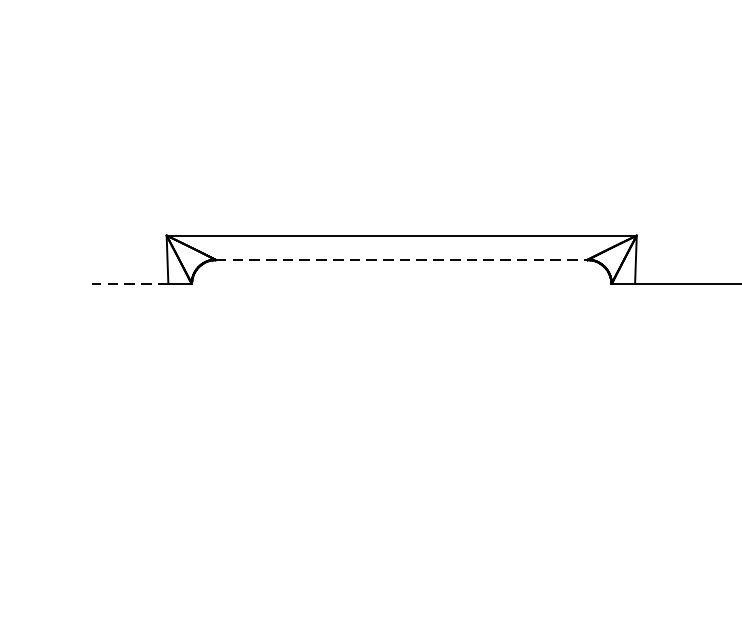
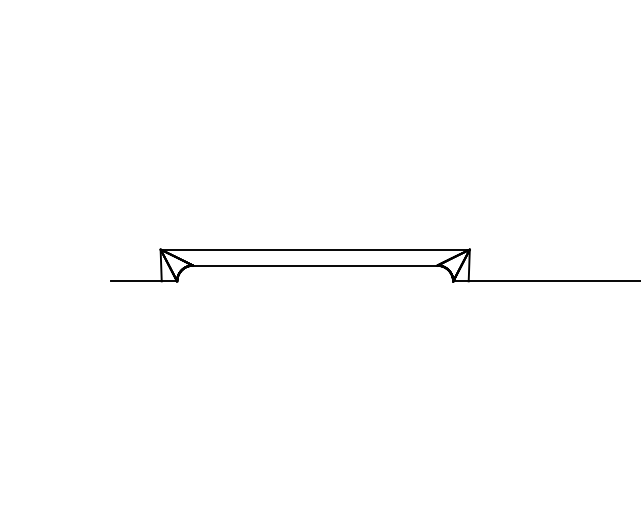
line: (402, 259) -> (315, 265), dashed -> solid
line: (128, 284) -> (135, 281), dashed -> solid

